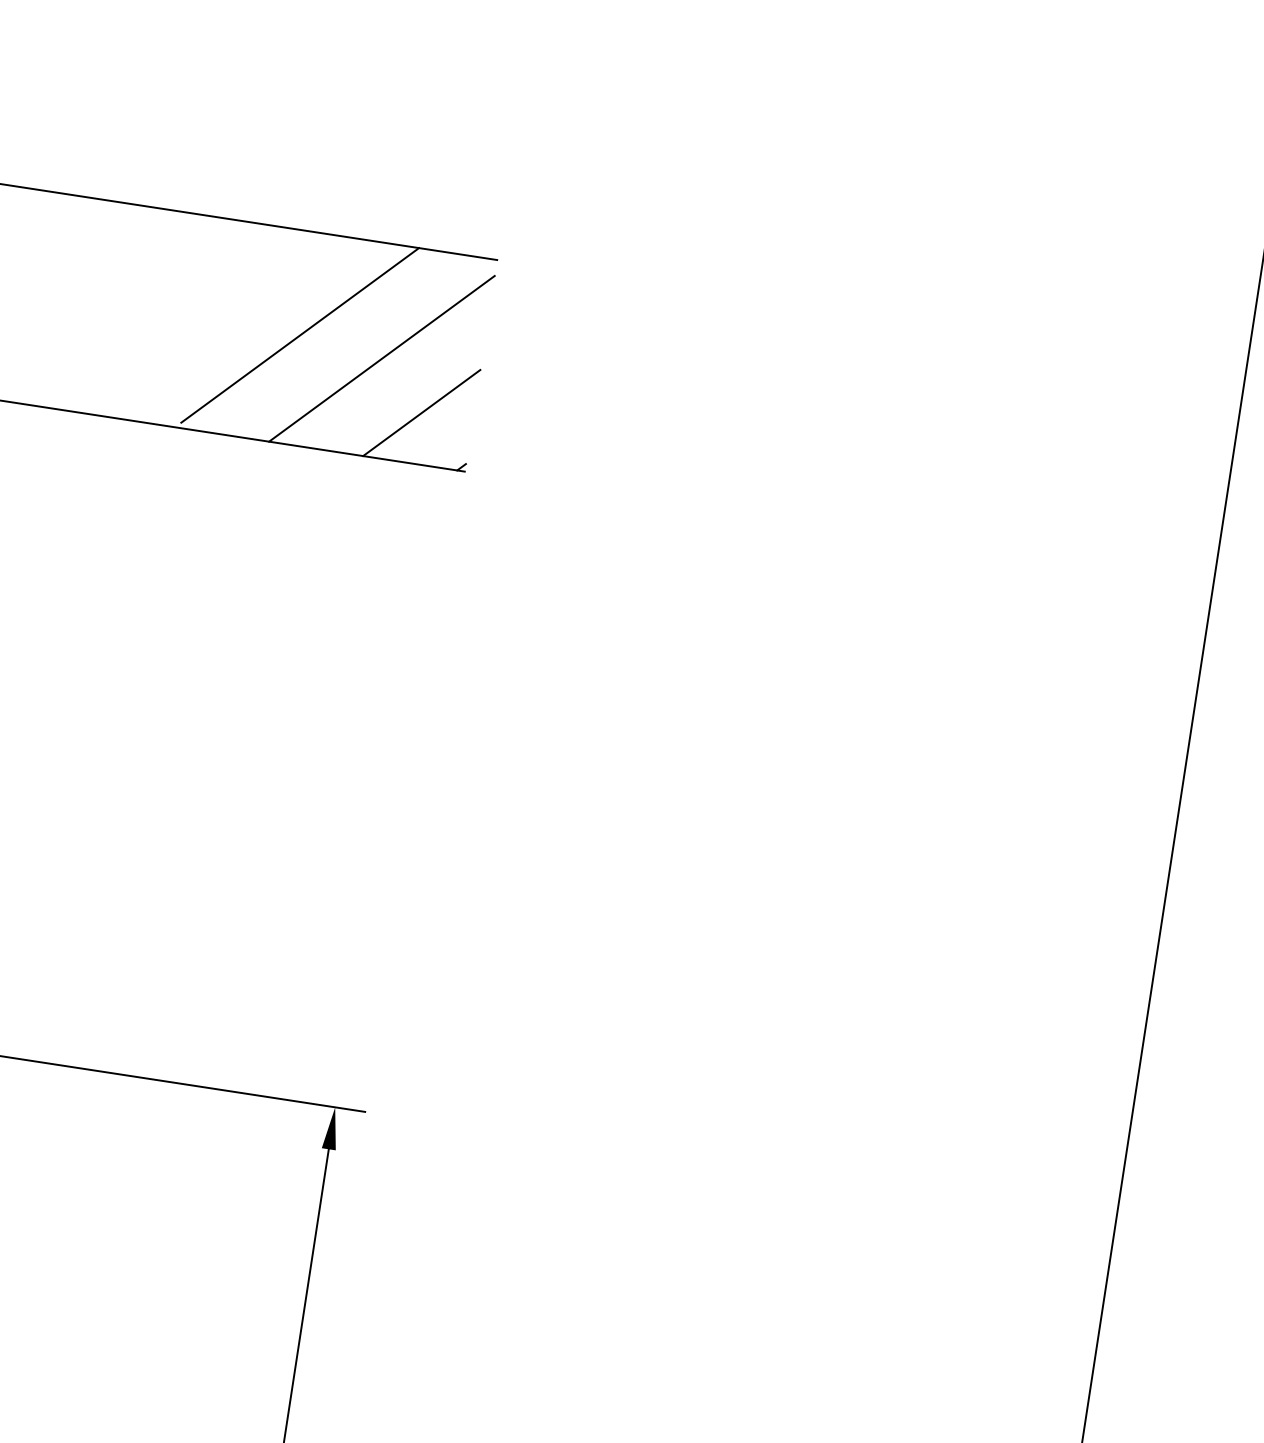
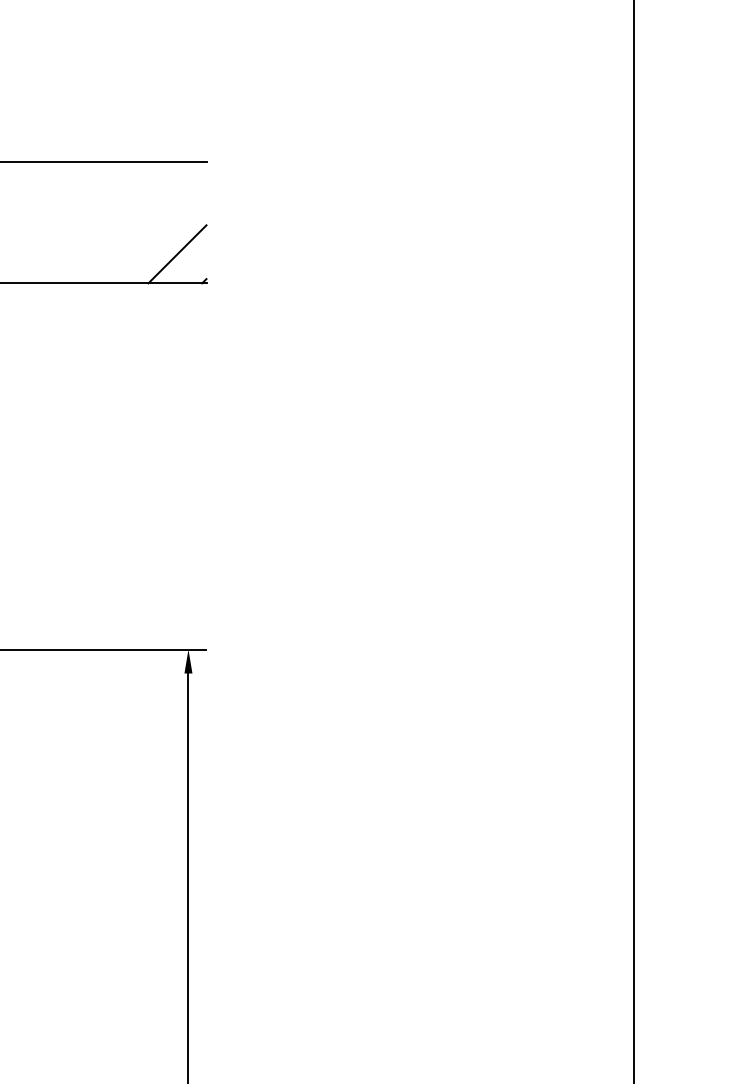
line: (299, 335) -> (102, 221), removed
line: (381, 358) -> (150, 227), removed

